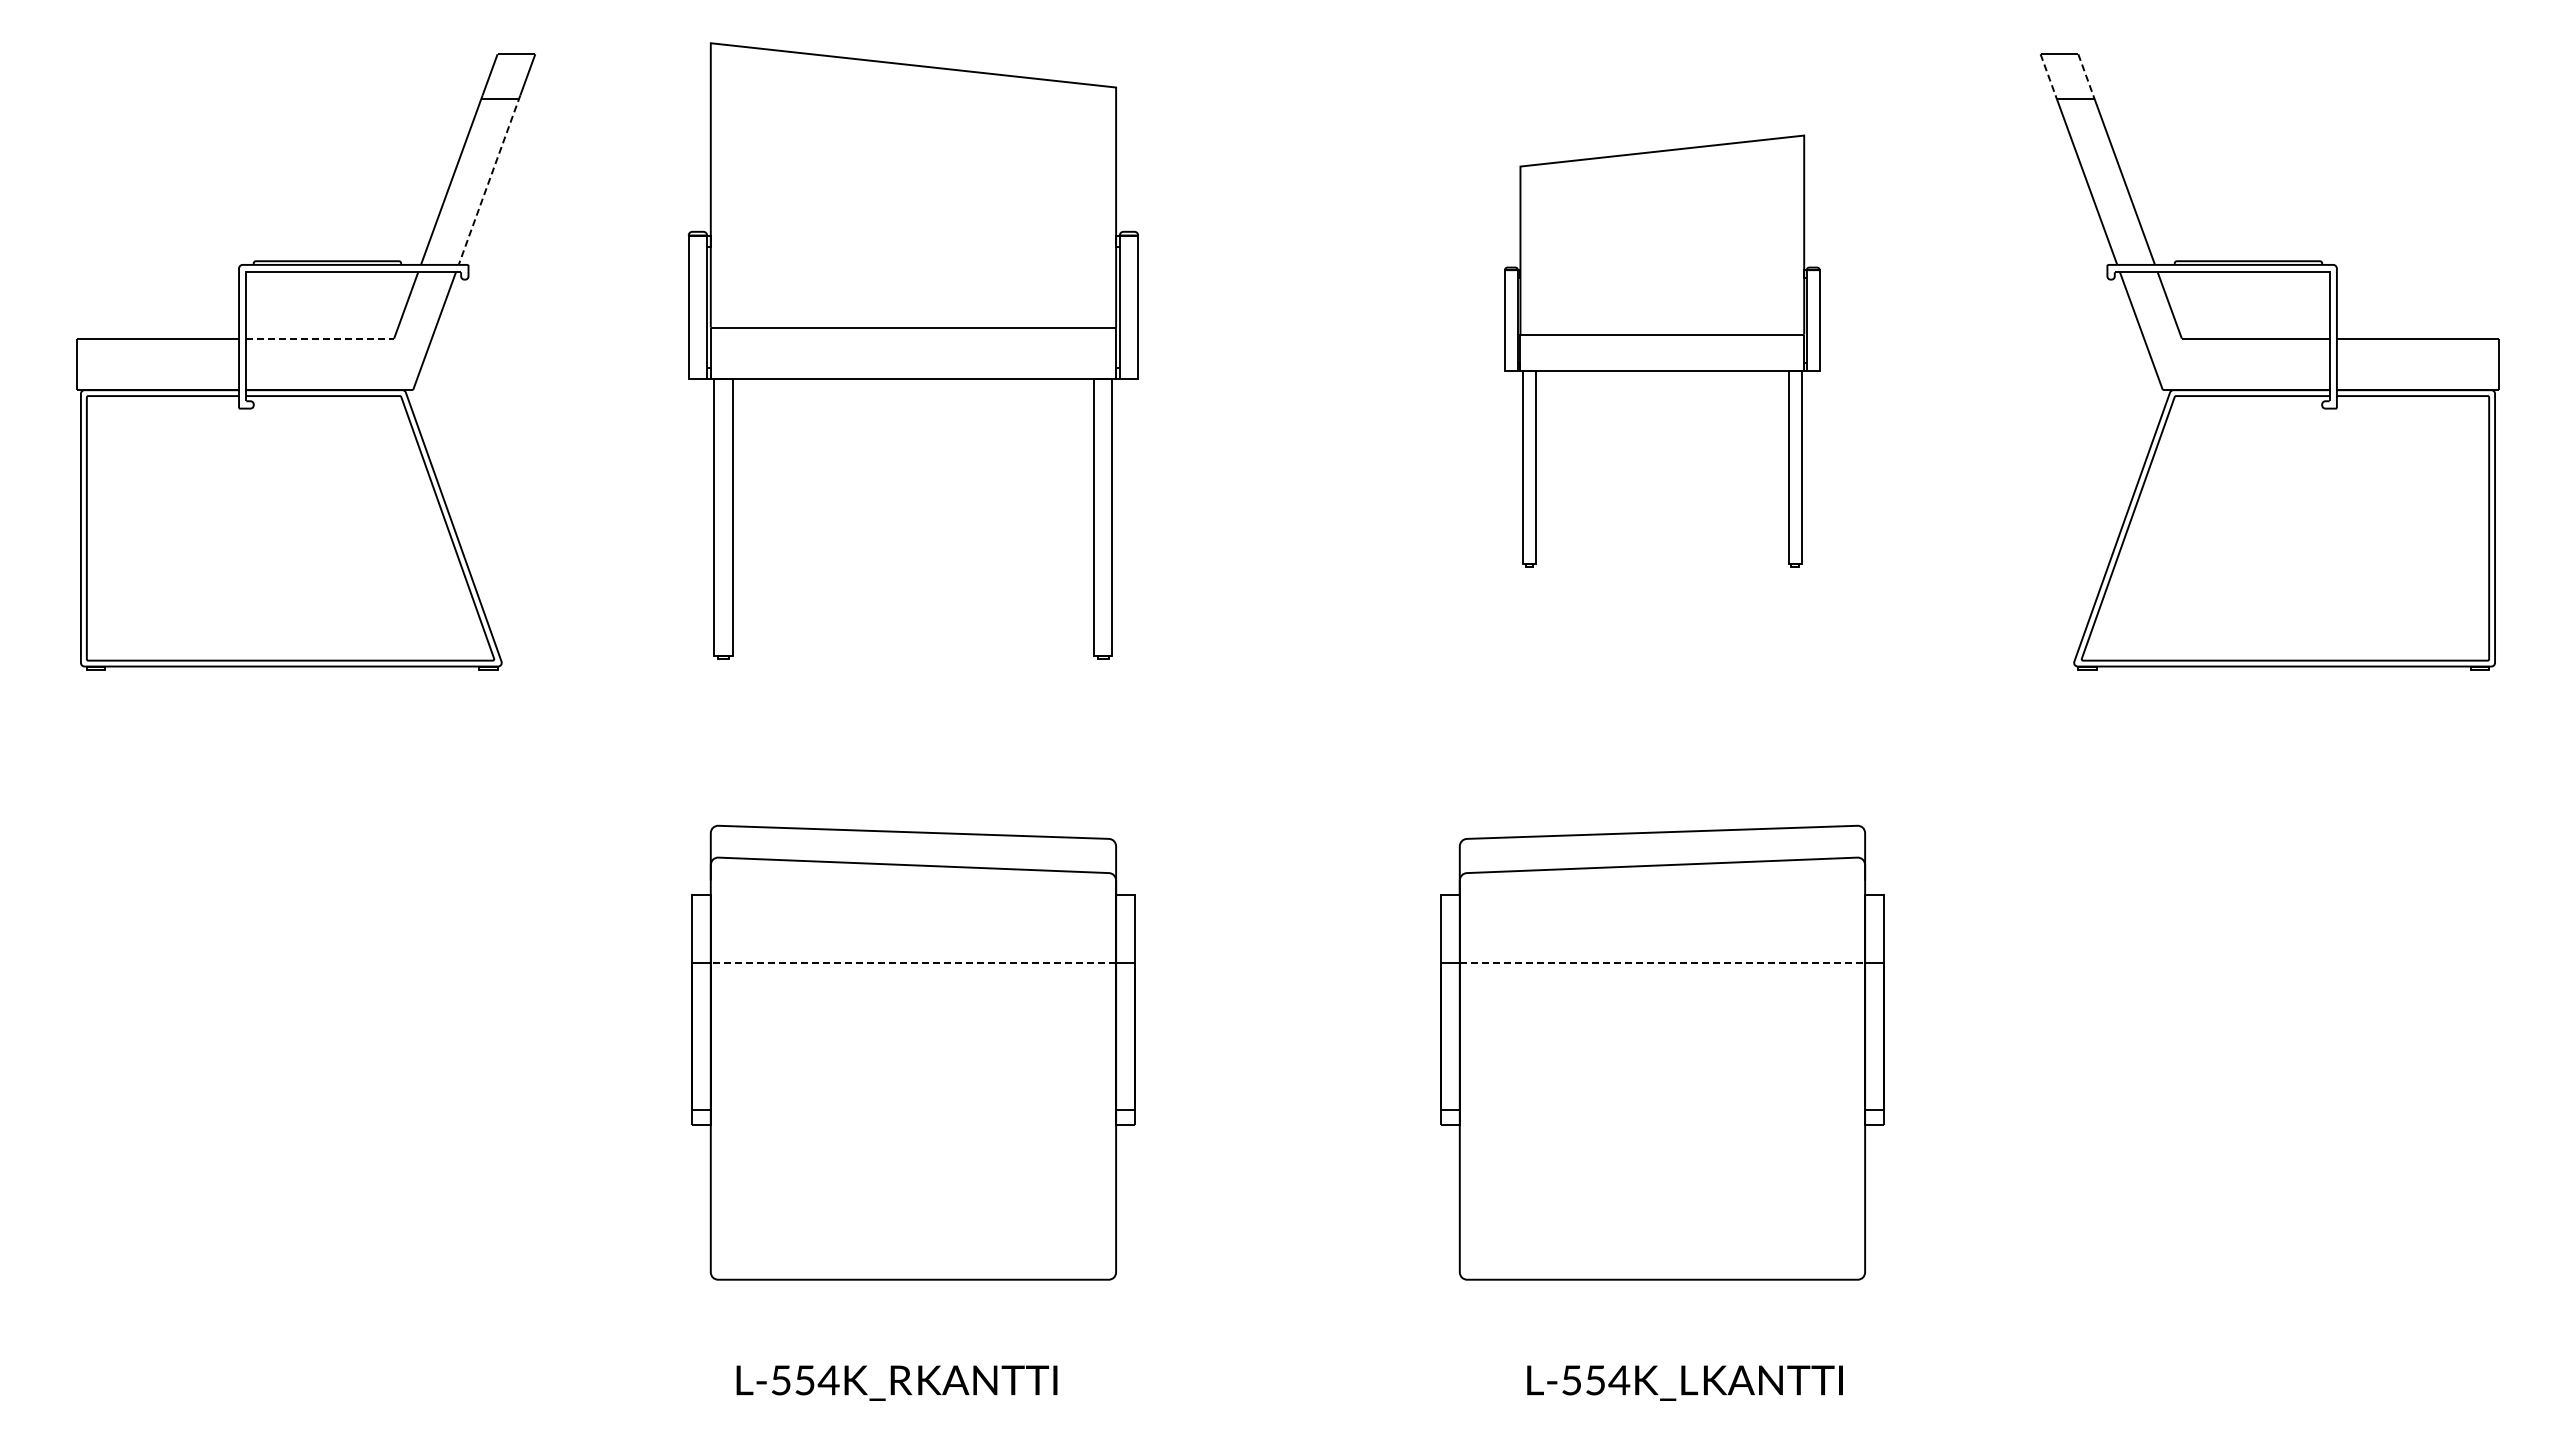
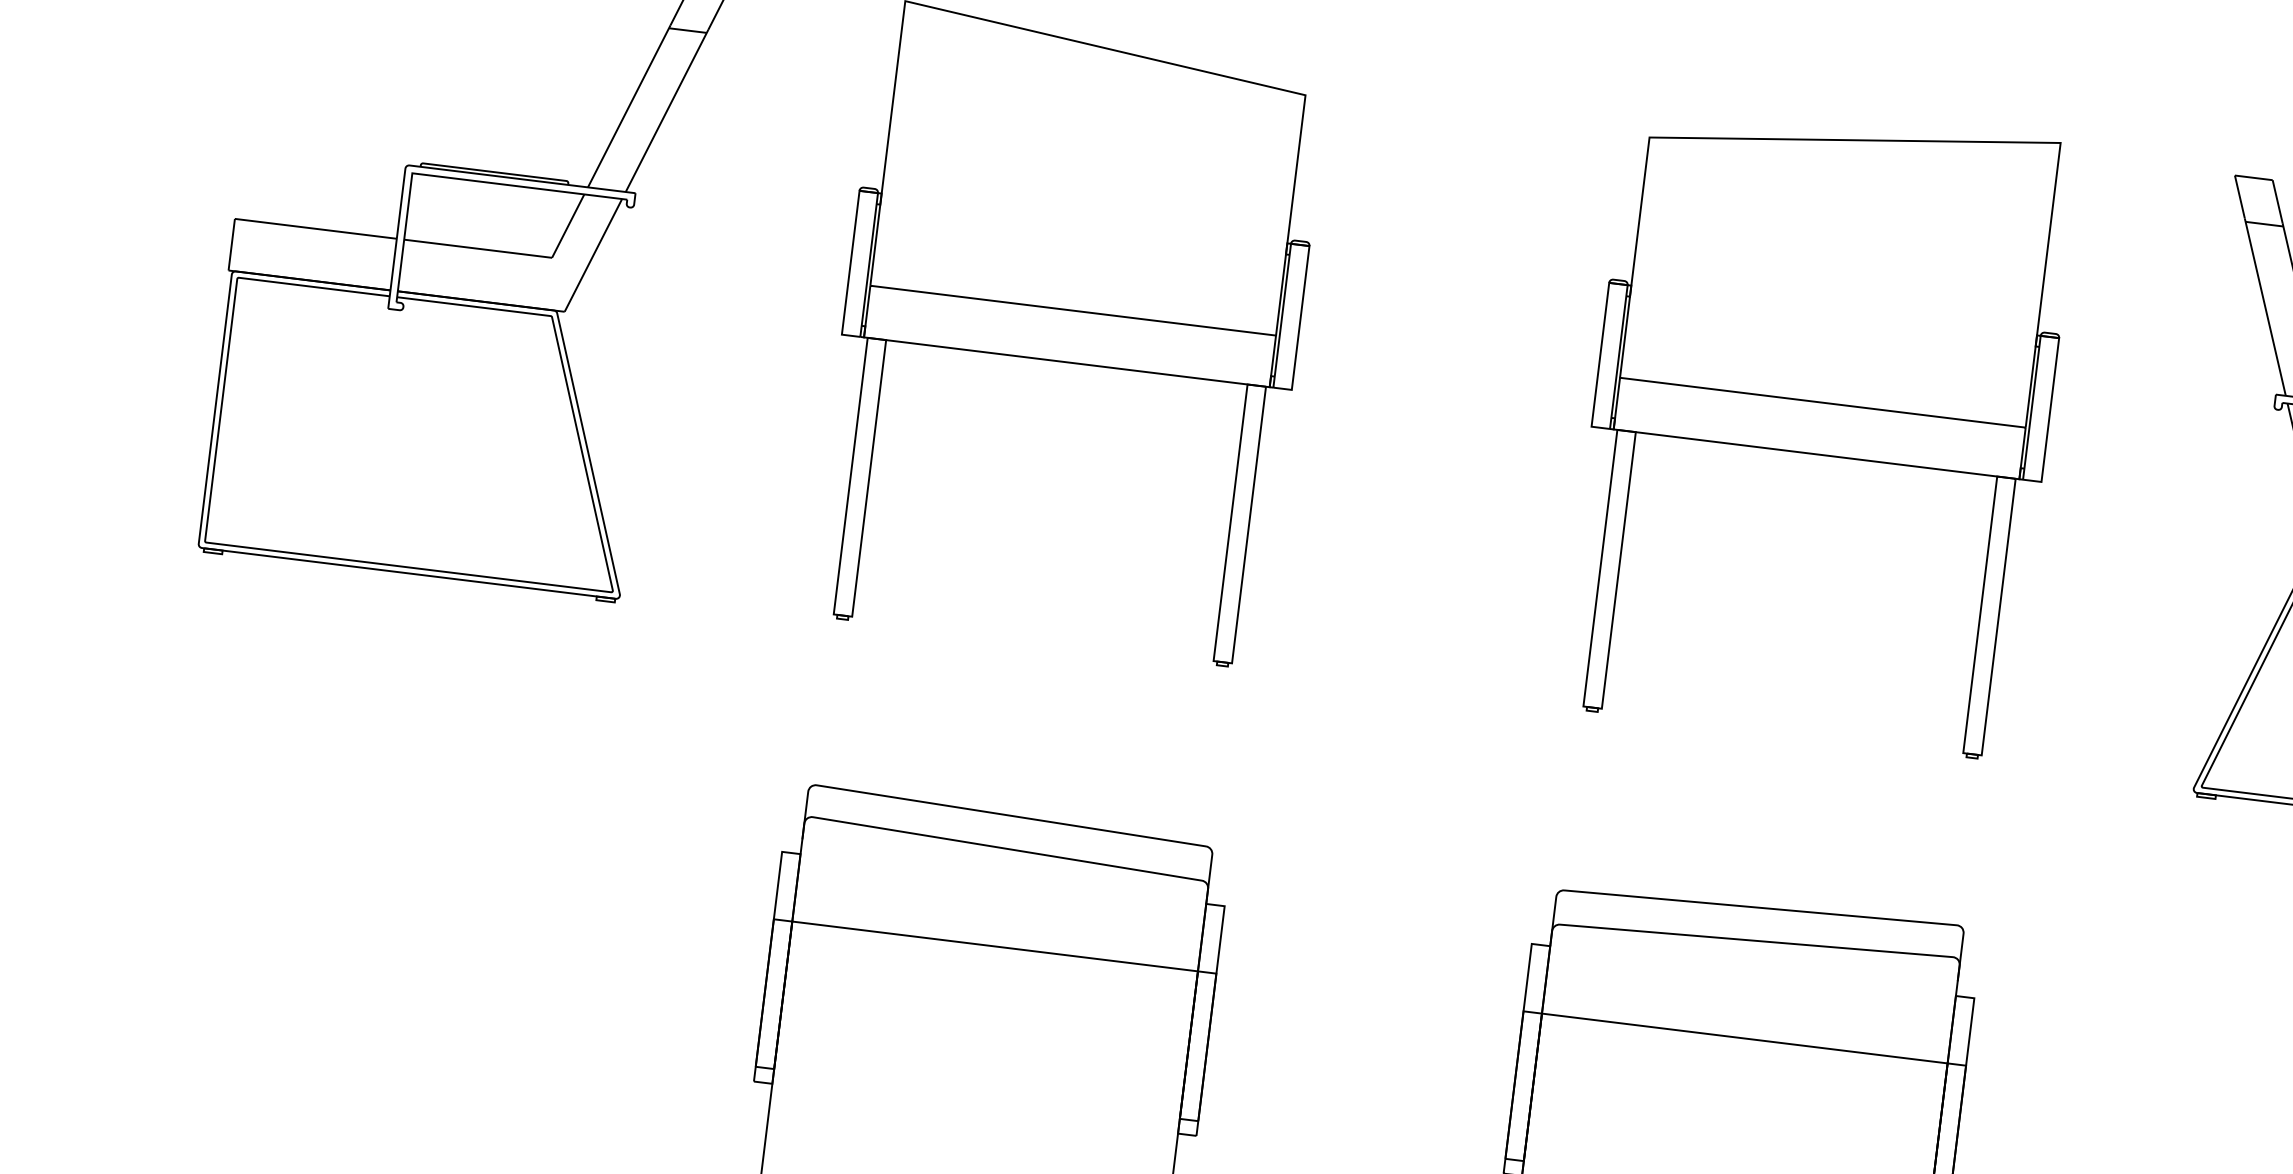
line: (2048, 74) -> (2240, 196), dashed -> solid
line: (2085, 74) -> (2277, 201), dashed -> solid
line: (489, 180) -> (666, 111), dashed -> solid
line: (320, 338) -> (478, 248), dashed -> solid
part: (1661, 350) -> (1819, 425), size x1.43
line: (913, 962) -> (995, 946), dashed -> solid
line: (1662, 962) -> (1744, 1038), dashed -> solid

